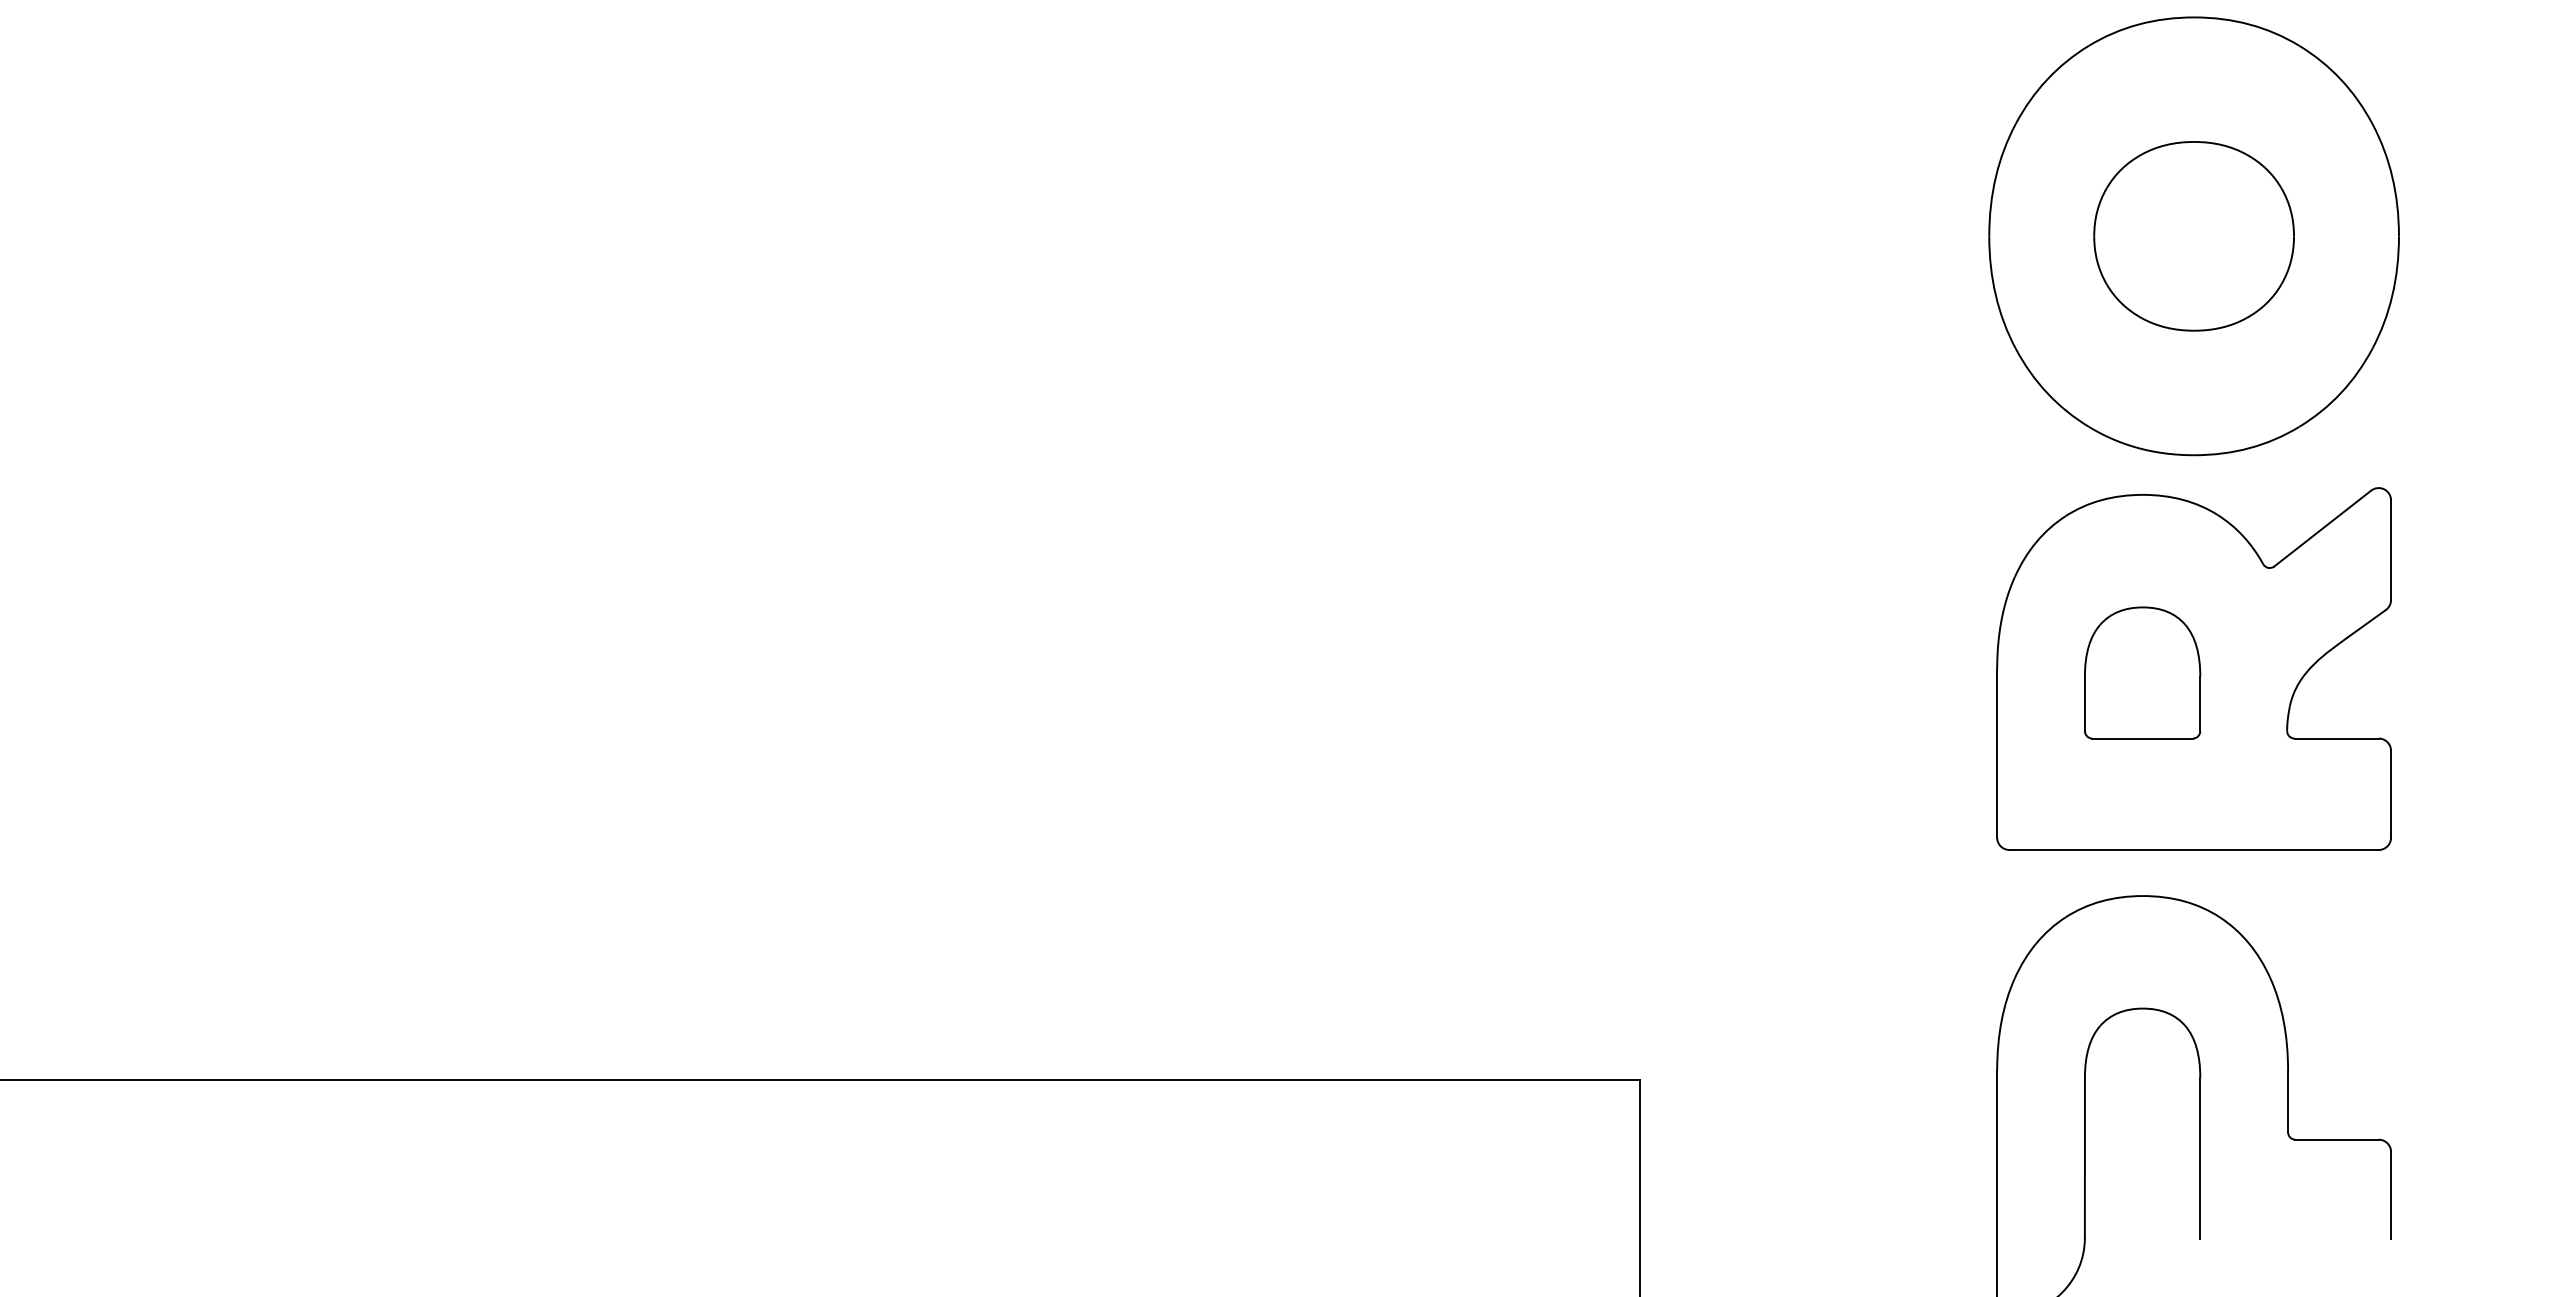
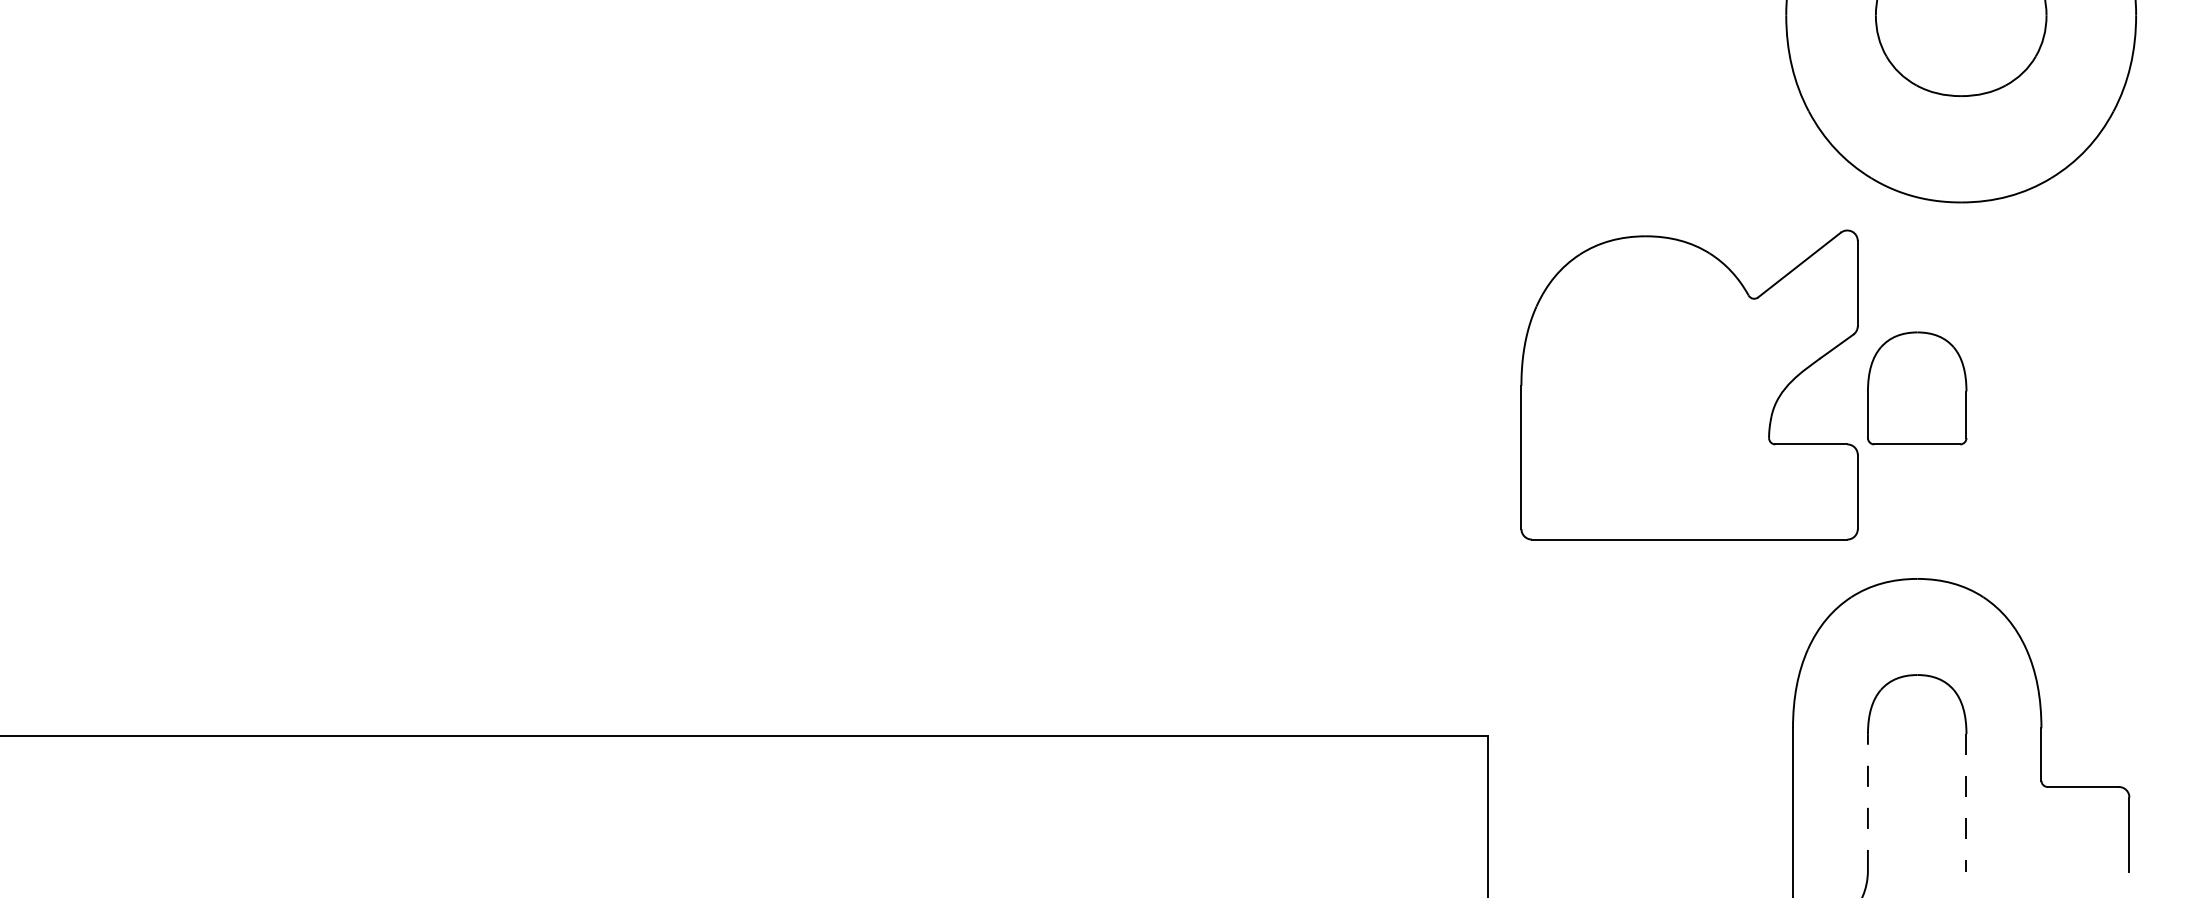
part: (2193, 668) -> (1689, 384), moved
line: (2084, 1157) -> (1867, 802), solid -> dashed
line: (2200, 1158) -> (1966, 803), solid -> dashed

